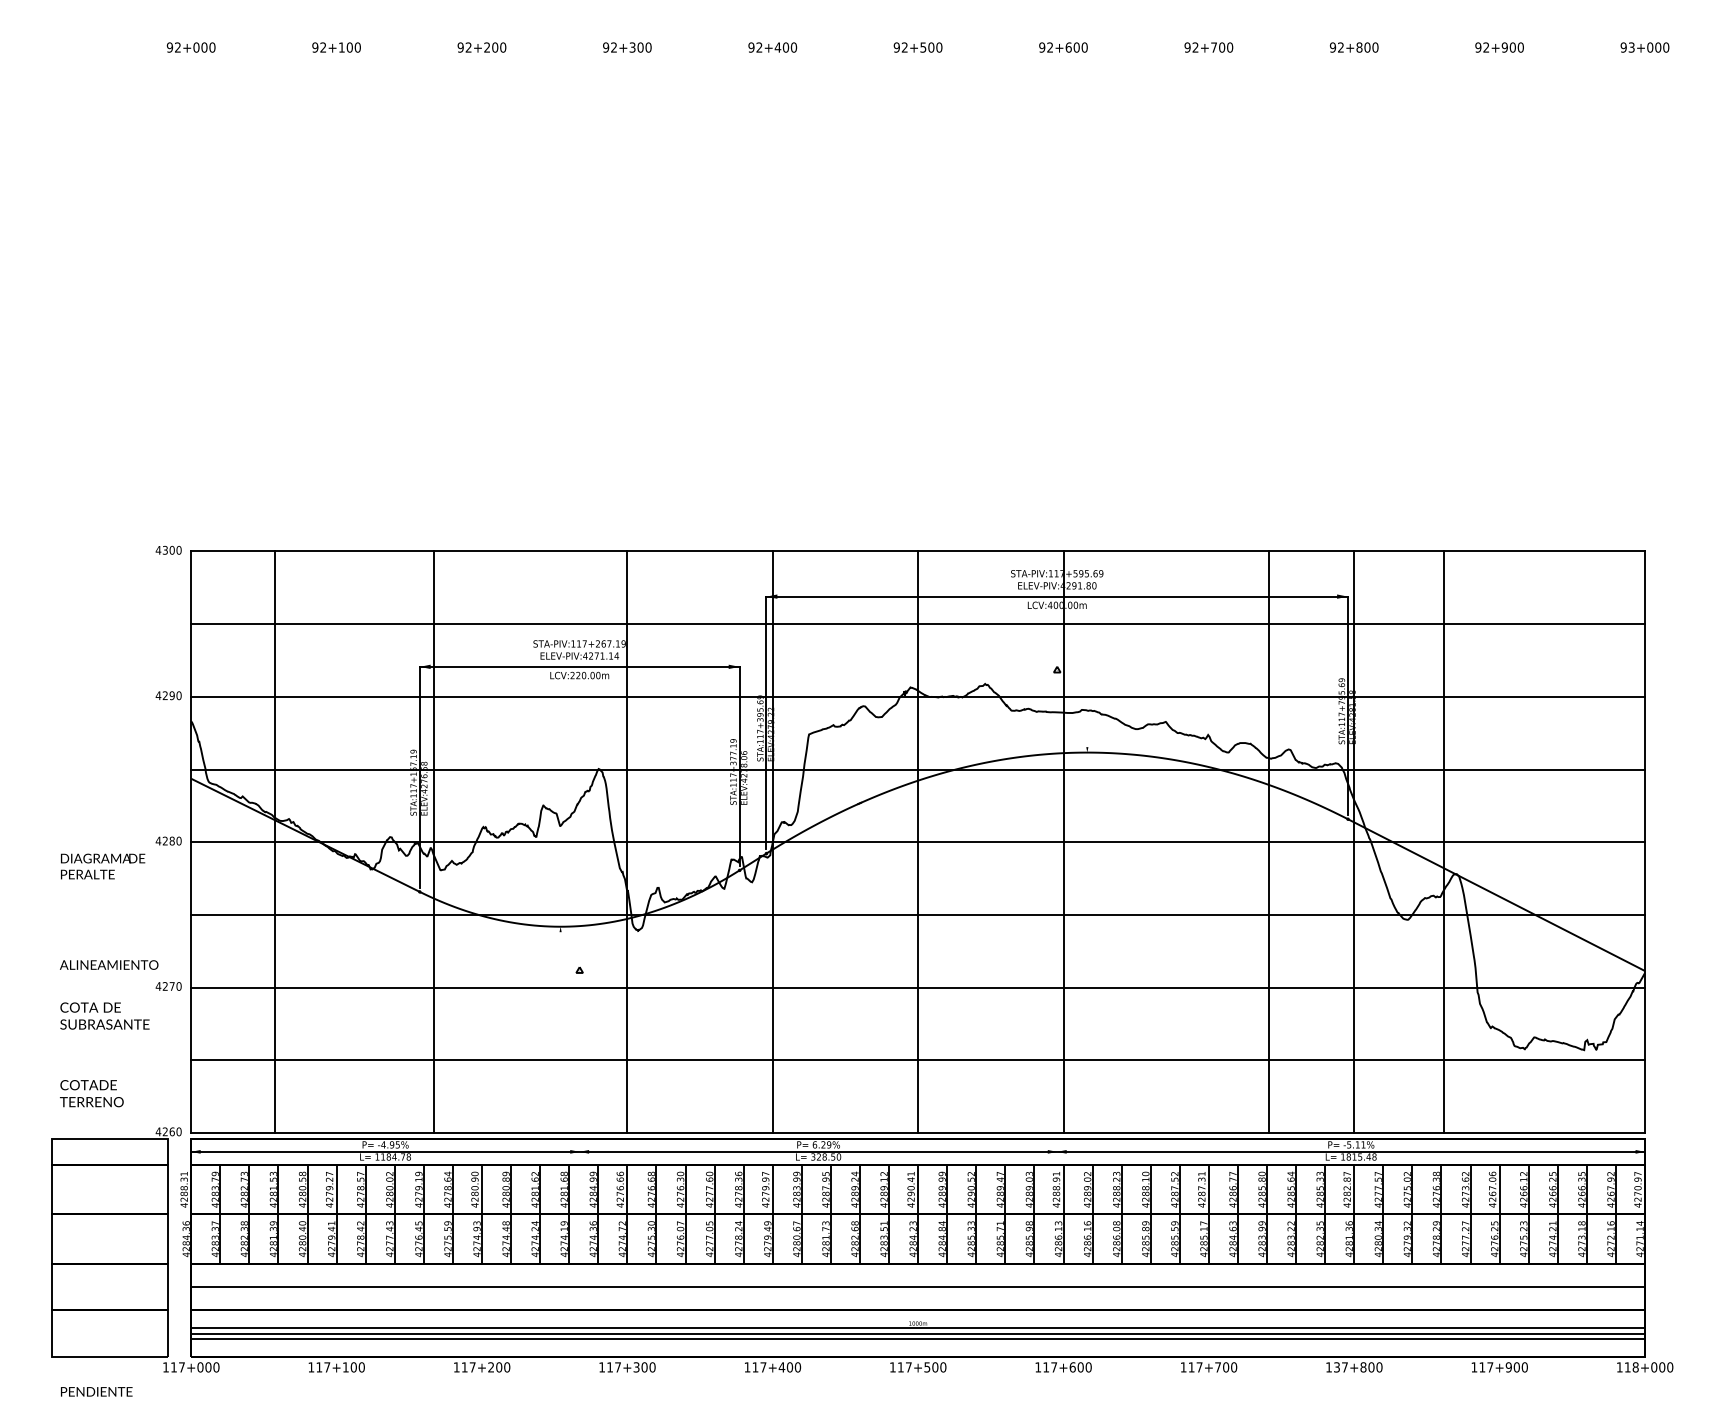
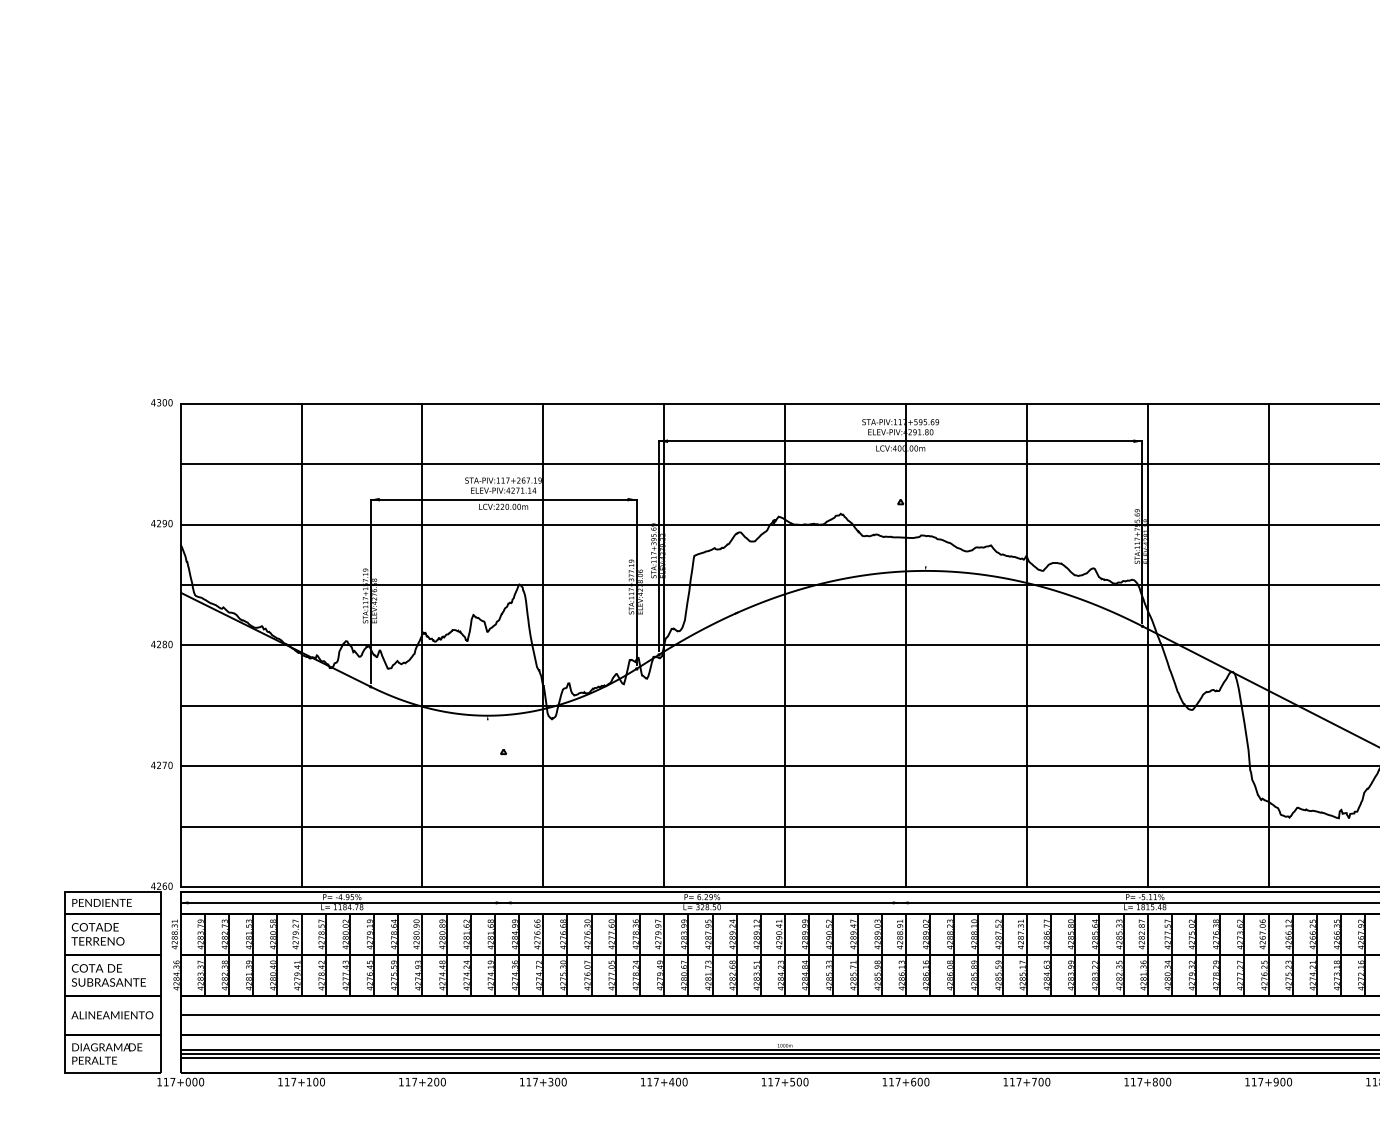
line: (274, 841) -> (301, 644), moved
line: (434, 841) -> (422, 644), moved
line: (1268, 841) -> (1026, 644), moved
line: (1443, 841) -> (1268, 644), moved
text: (103, 866) -> (107, 1053), moved
text: (109, 964) -> (112, 1014), moved
text: (104, 1015) -> (108, 974), moved
text: (91, 1093) -> (97, 934), moved
text: (1336, 1367) -> (1132, 1082), 137+800 -> 117+800
text: (96, 1391) -> (101, 902), moved

